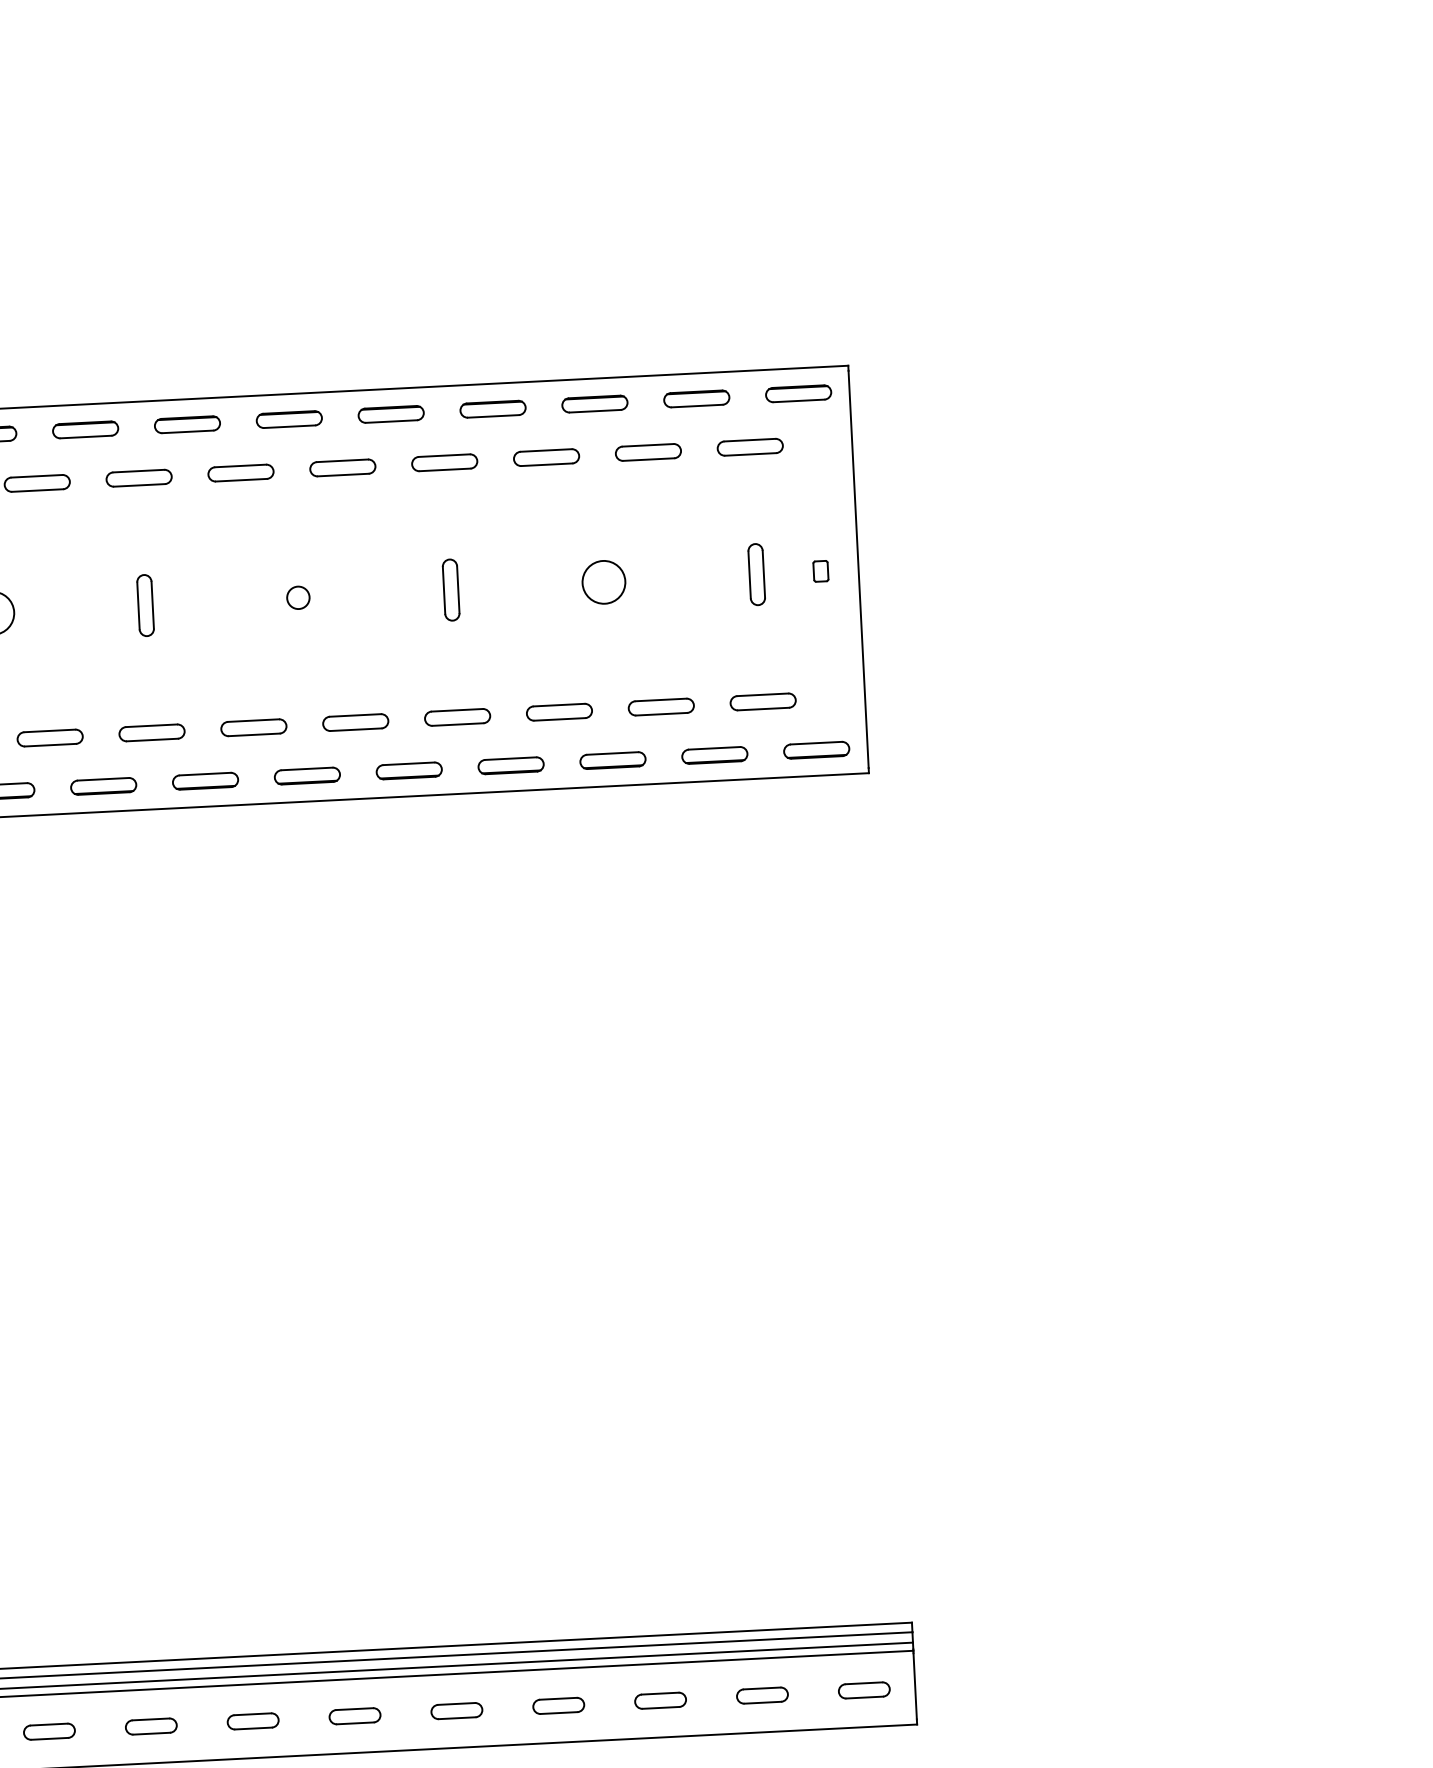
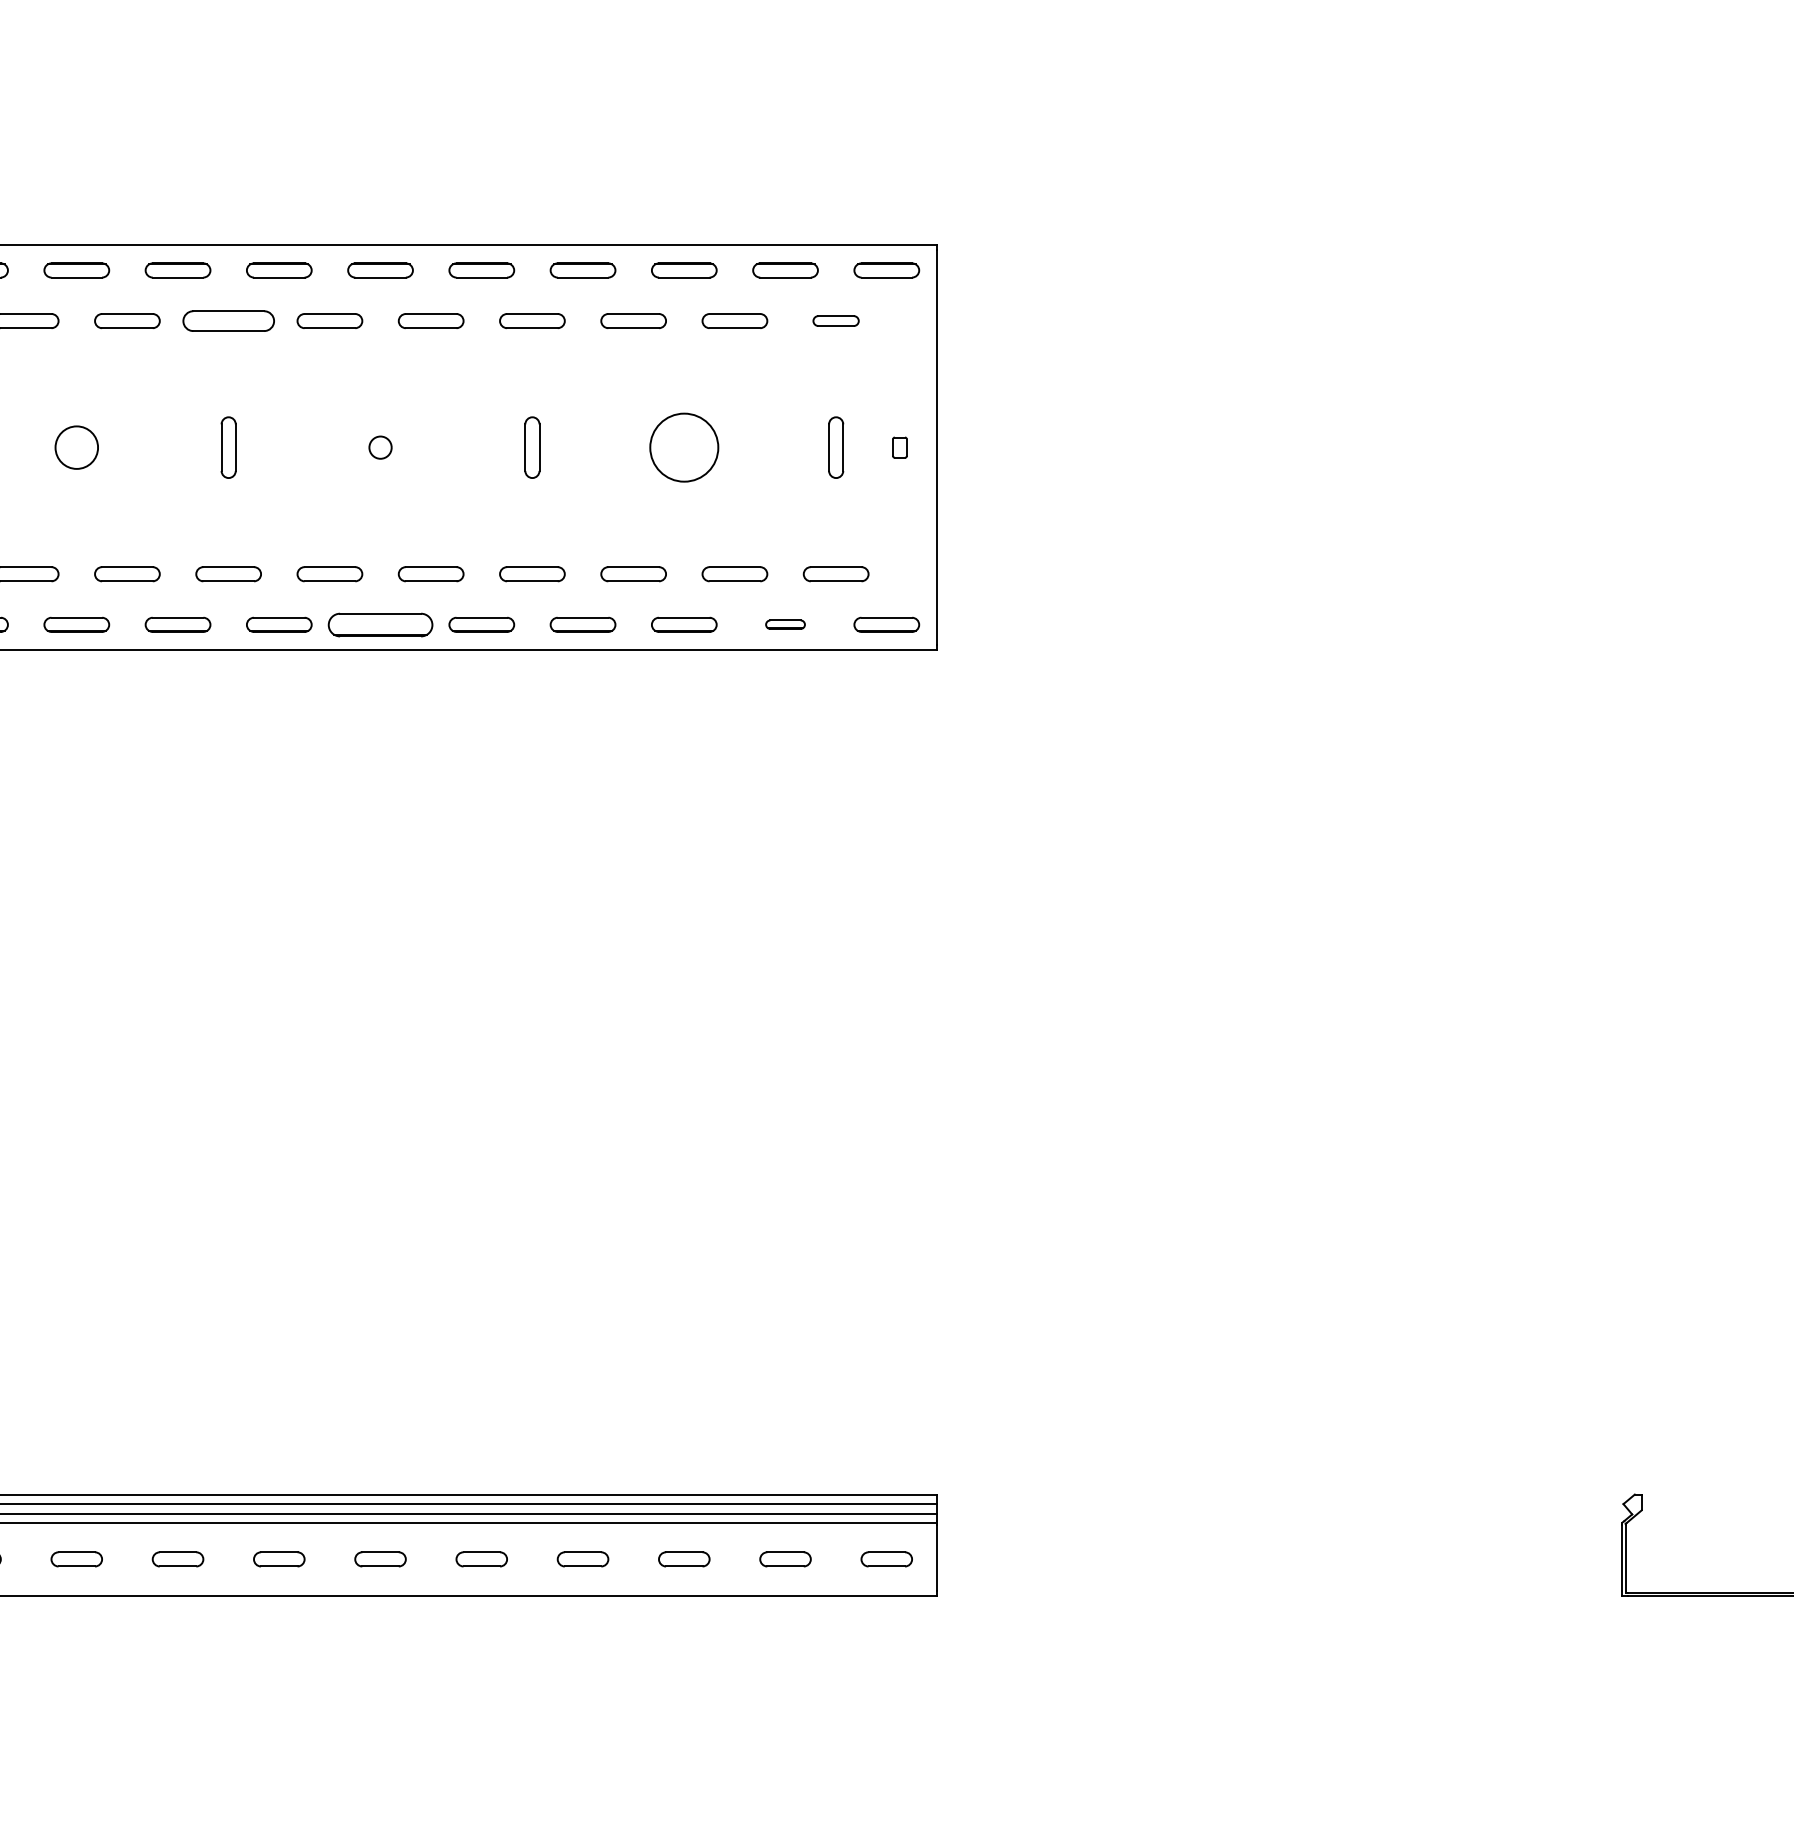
part: (749, 446) -> (835, 320), size x0.7
part: (138, 477) -> (228, 320), size x1.4
circle: (604, 582) -> (684, 447), size x1.6
part: (714, 755) -> (785, 624), size x0.6
part: (307, 775) -> (380, 624), size x1.6

